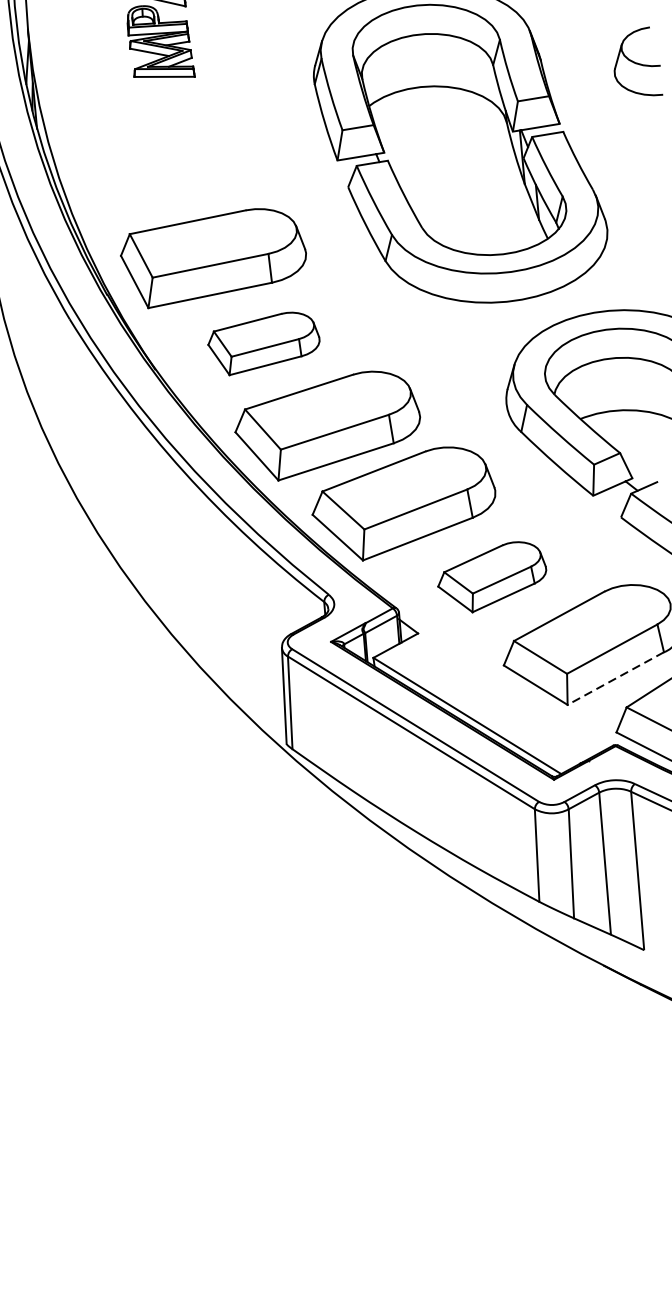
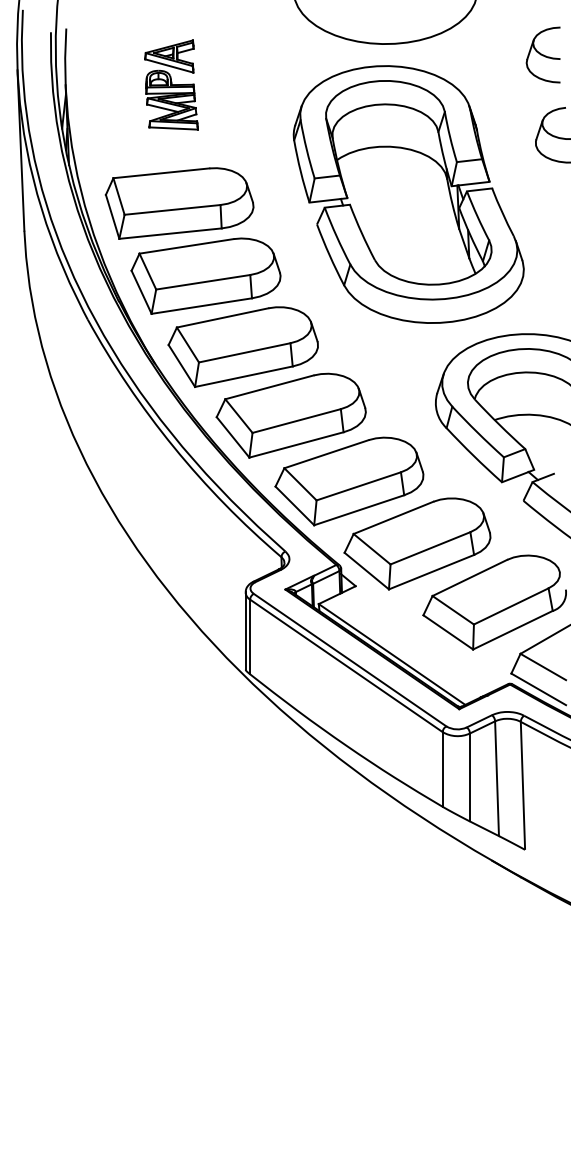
part: (176, 169) -> (179, 203), added
part: (263, 343) -> (242, 346), size x1.67
part: (492, 576) -> (417, 543), size x1.67
line: (615, 678) -> (512, 630), dashed -> solid

